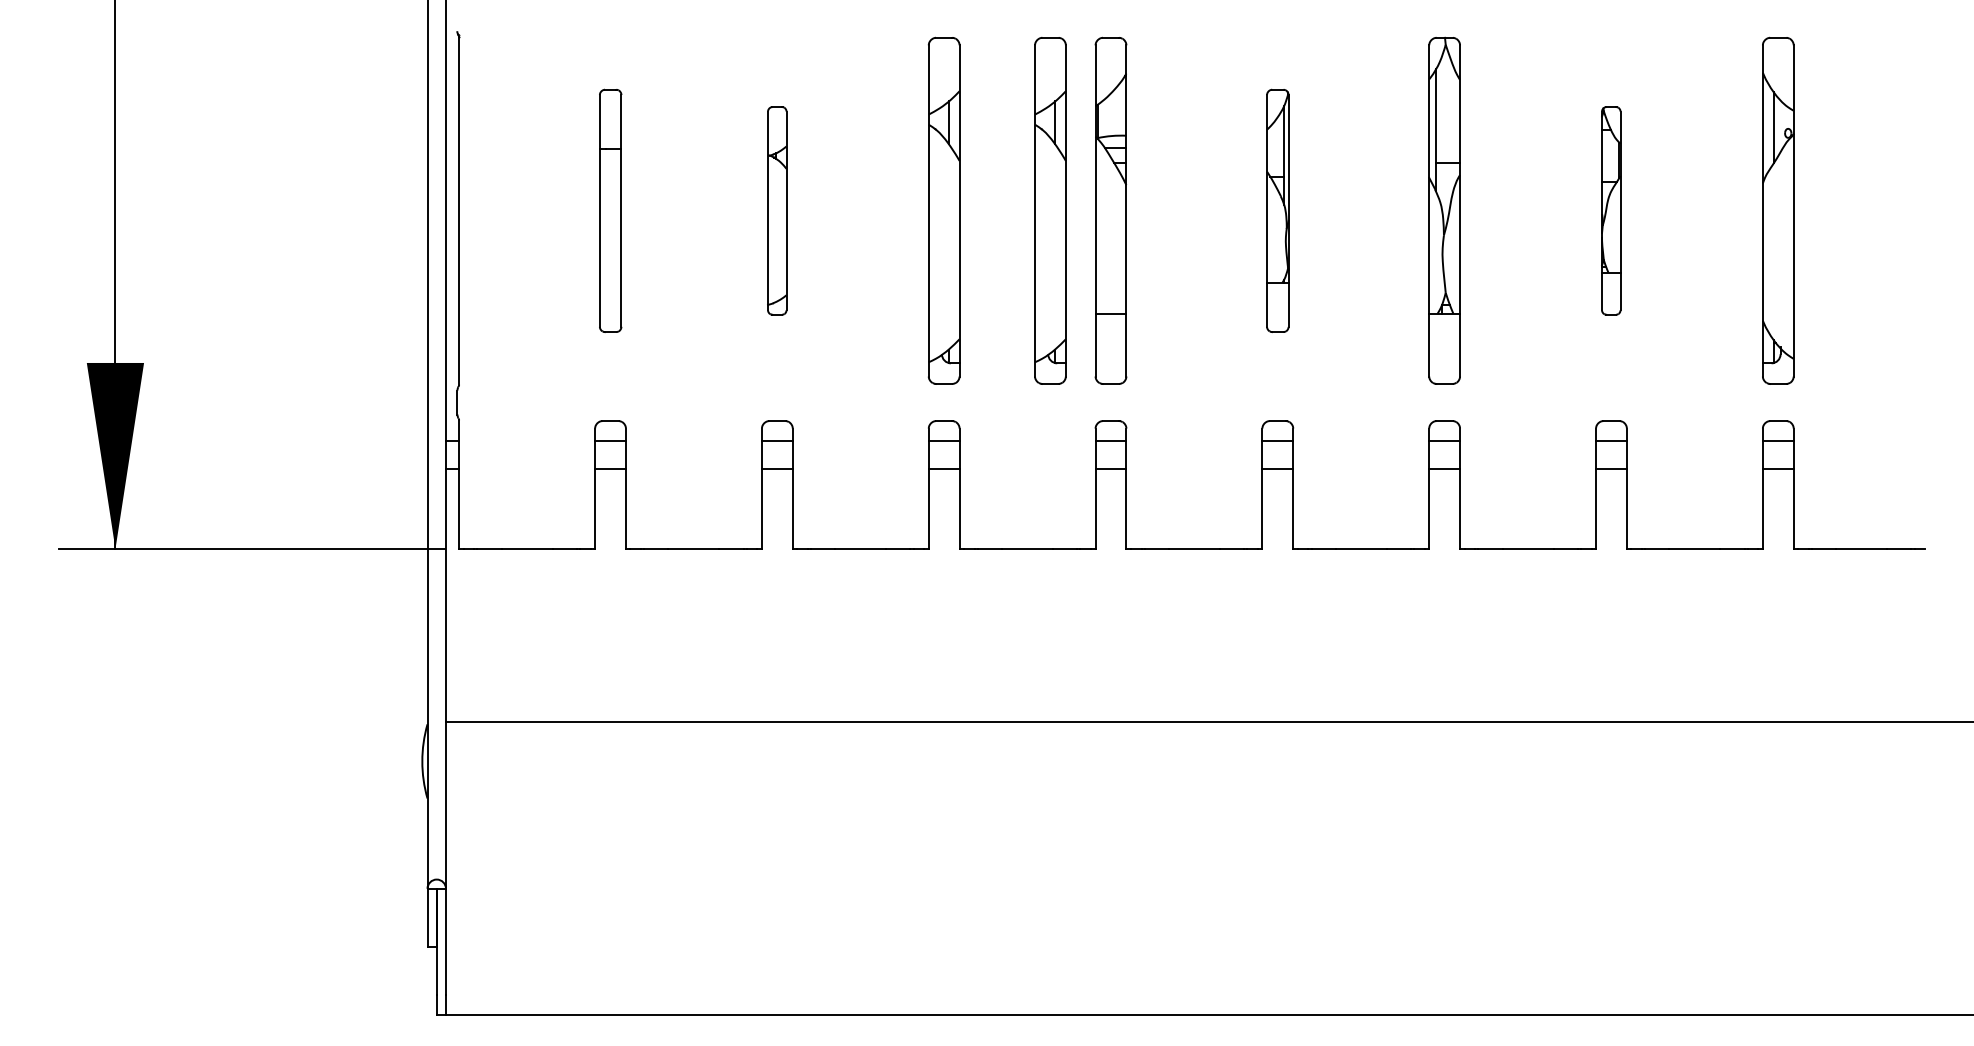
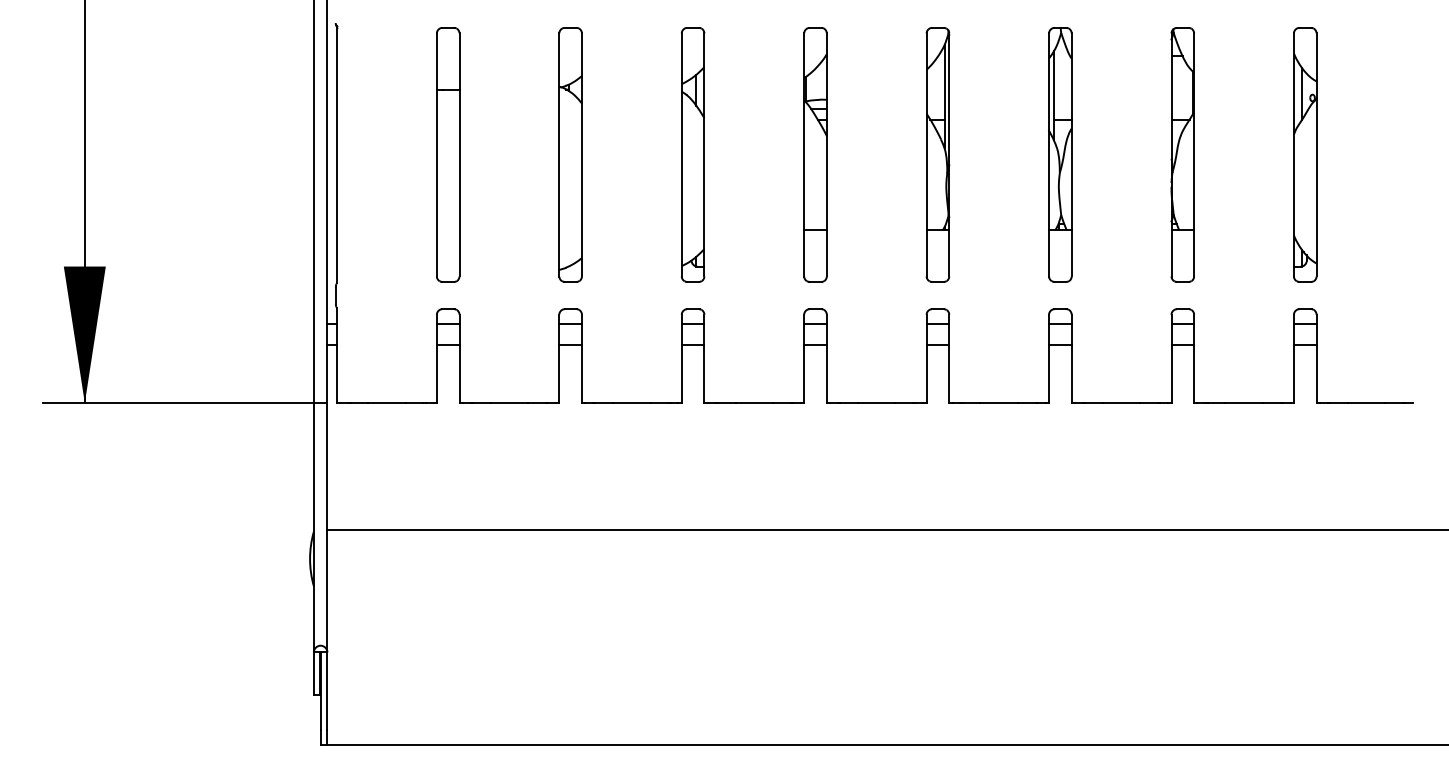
part: (610, 210) -> (448, 154), size x1.43
part: (777, 210) -> (570, 154), size x1.67
part: (1051, 210) -> (771, 154), removed
part: (1277, 210) -> (937, 154), size x1.43
part: (1611, 210) -> (1182, 154), size x1.67

